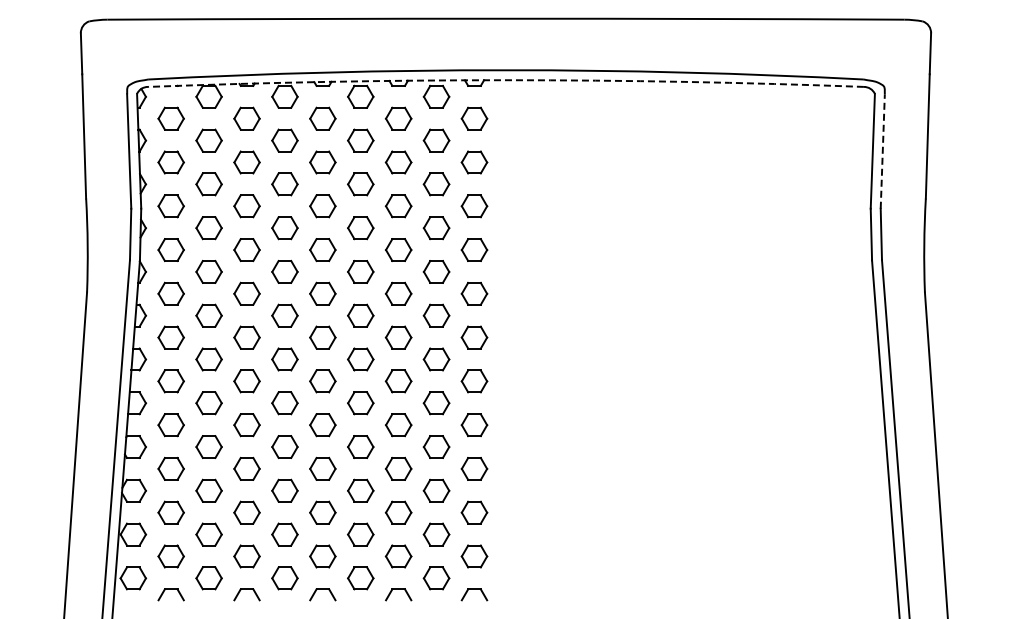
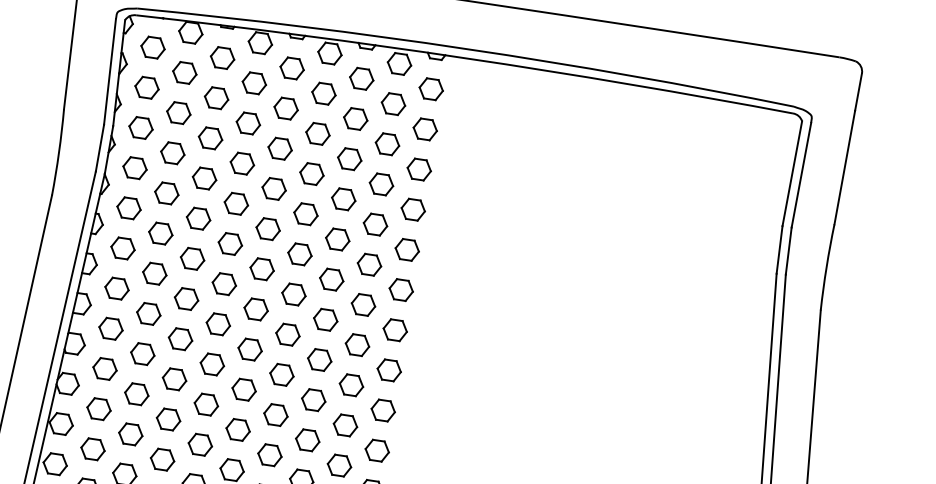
arc: (506, 80) -> (465, 58), dashed -> solid
line: (882, 151) -> (801, 175), dashed -> solid

